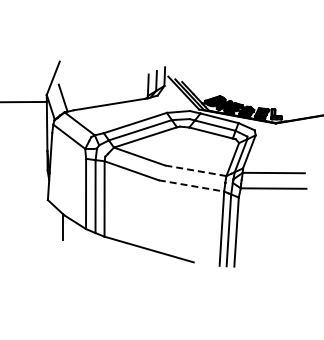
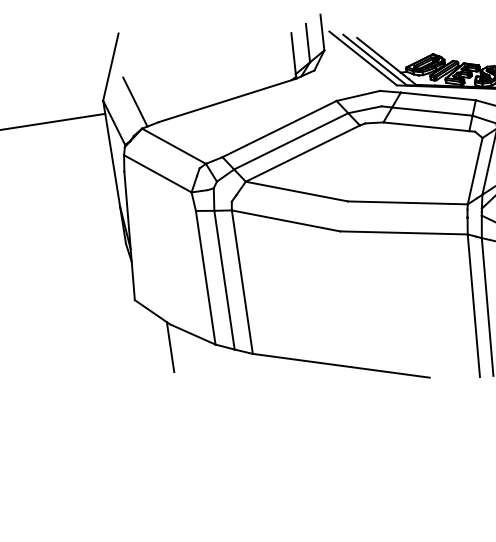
line: (195, 170) -> (407, 202), dashed -> solid
line: (192, 186) -> (406, 233), dashed -> solid

